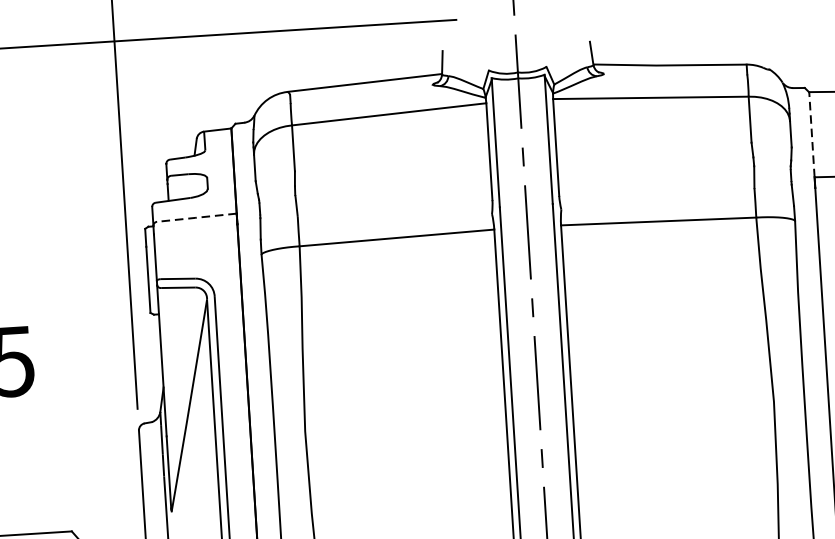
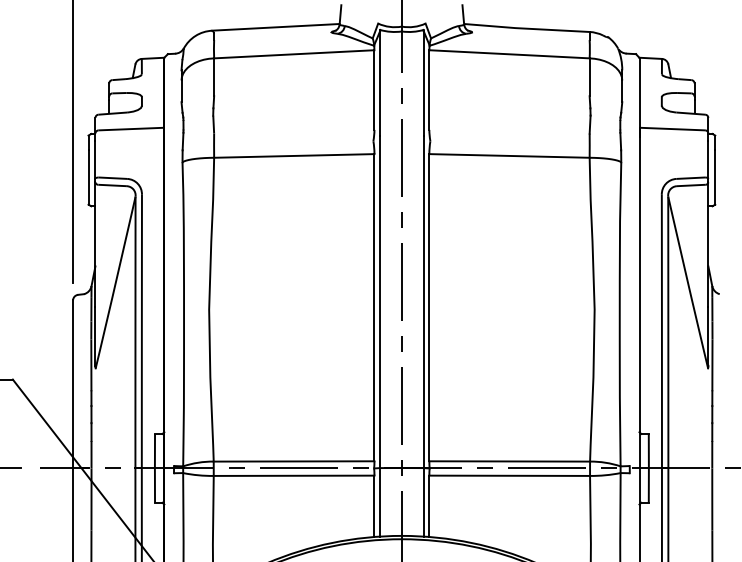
line: (811, 134) -> (639, 92), dashed -> solid
line: (195, 218) -> (130, 129), dashed -> solid

